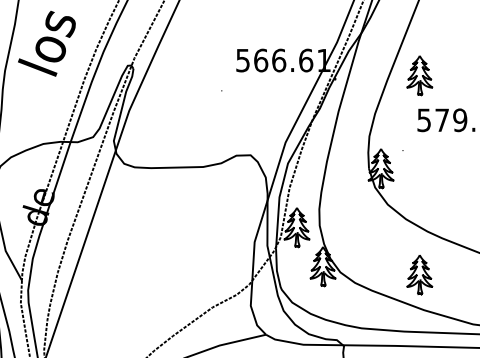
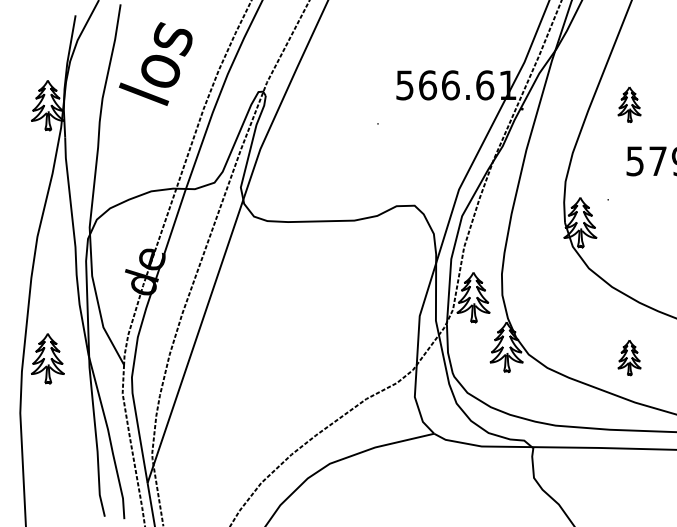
part: (419, 75) -> (629, 104), size x0.7
part: (419, 274) -> (629, 357), size x0.7

